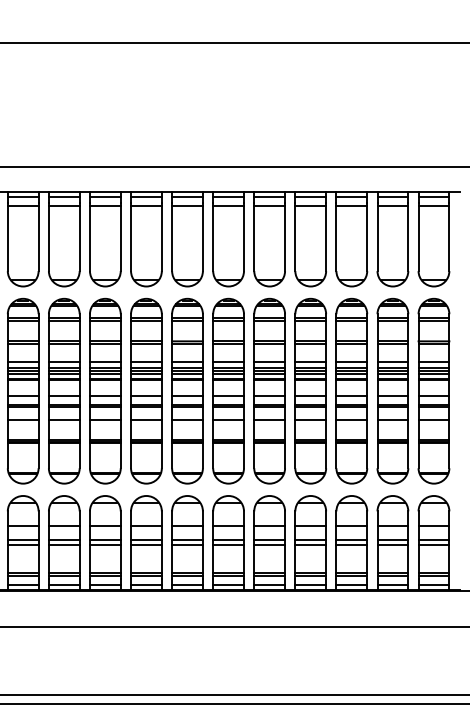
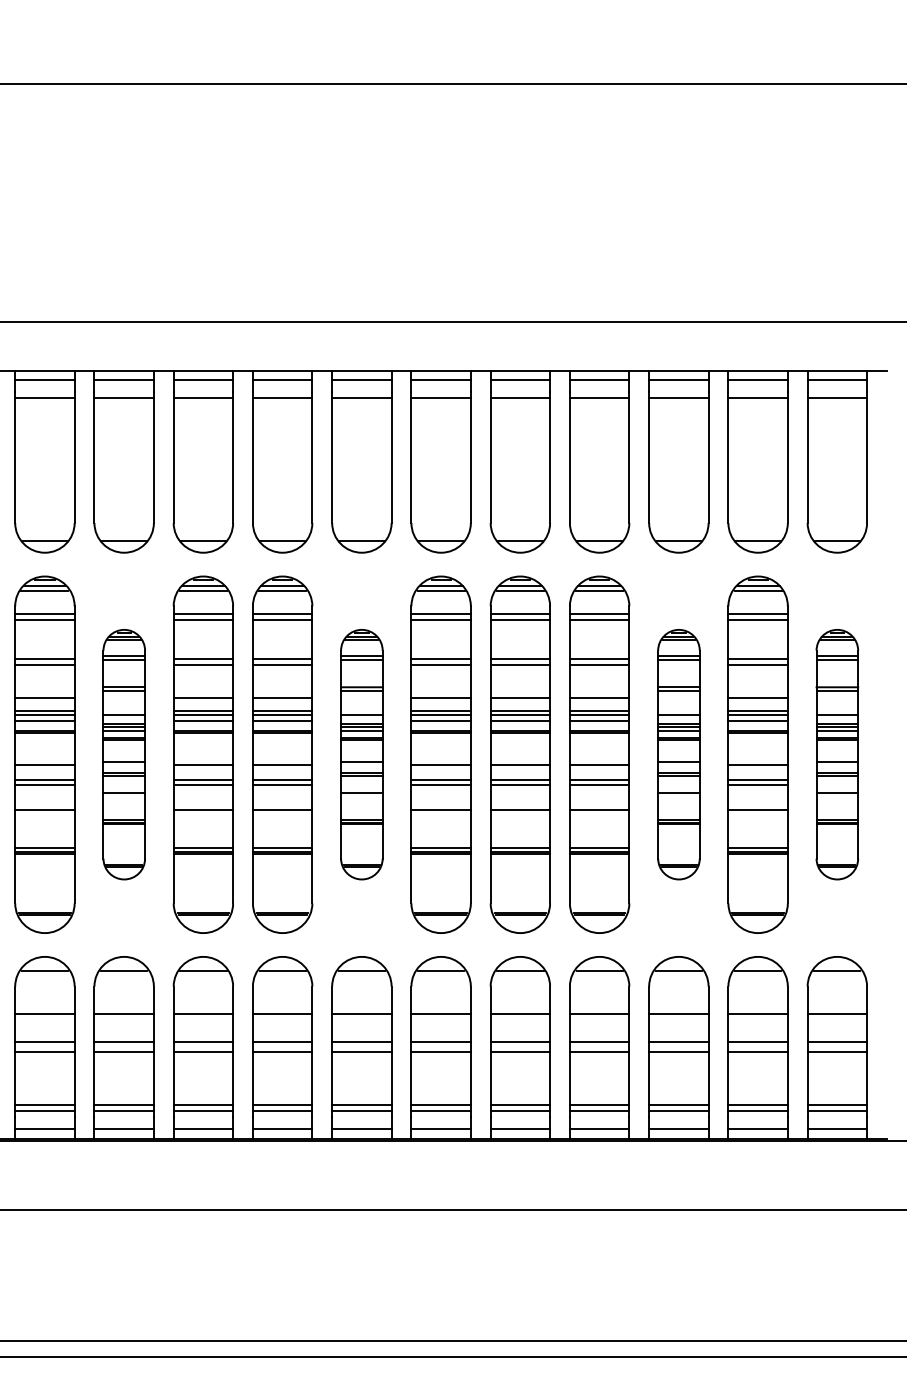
part: (64, 390) -> (124, 753), size x0.7
part: (187, 390) -> (361, 753), size x0.7
part: (351, 390) -> (678, 753), size x0.7
part: (433, 390) -> (836, 753), size x0.7

